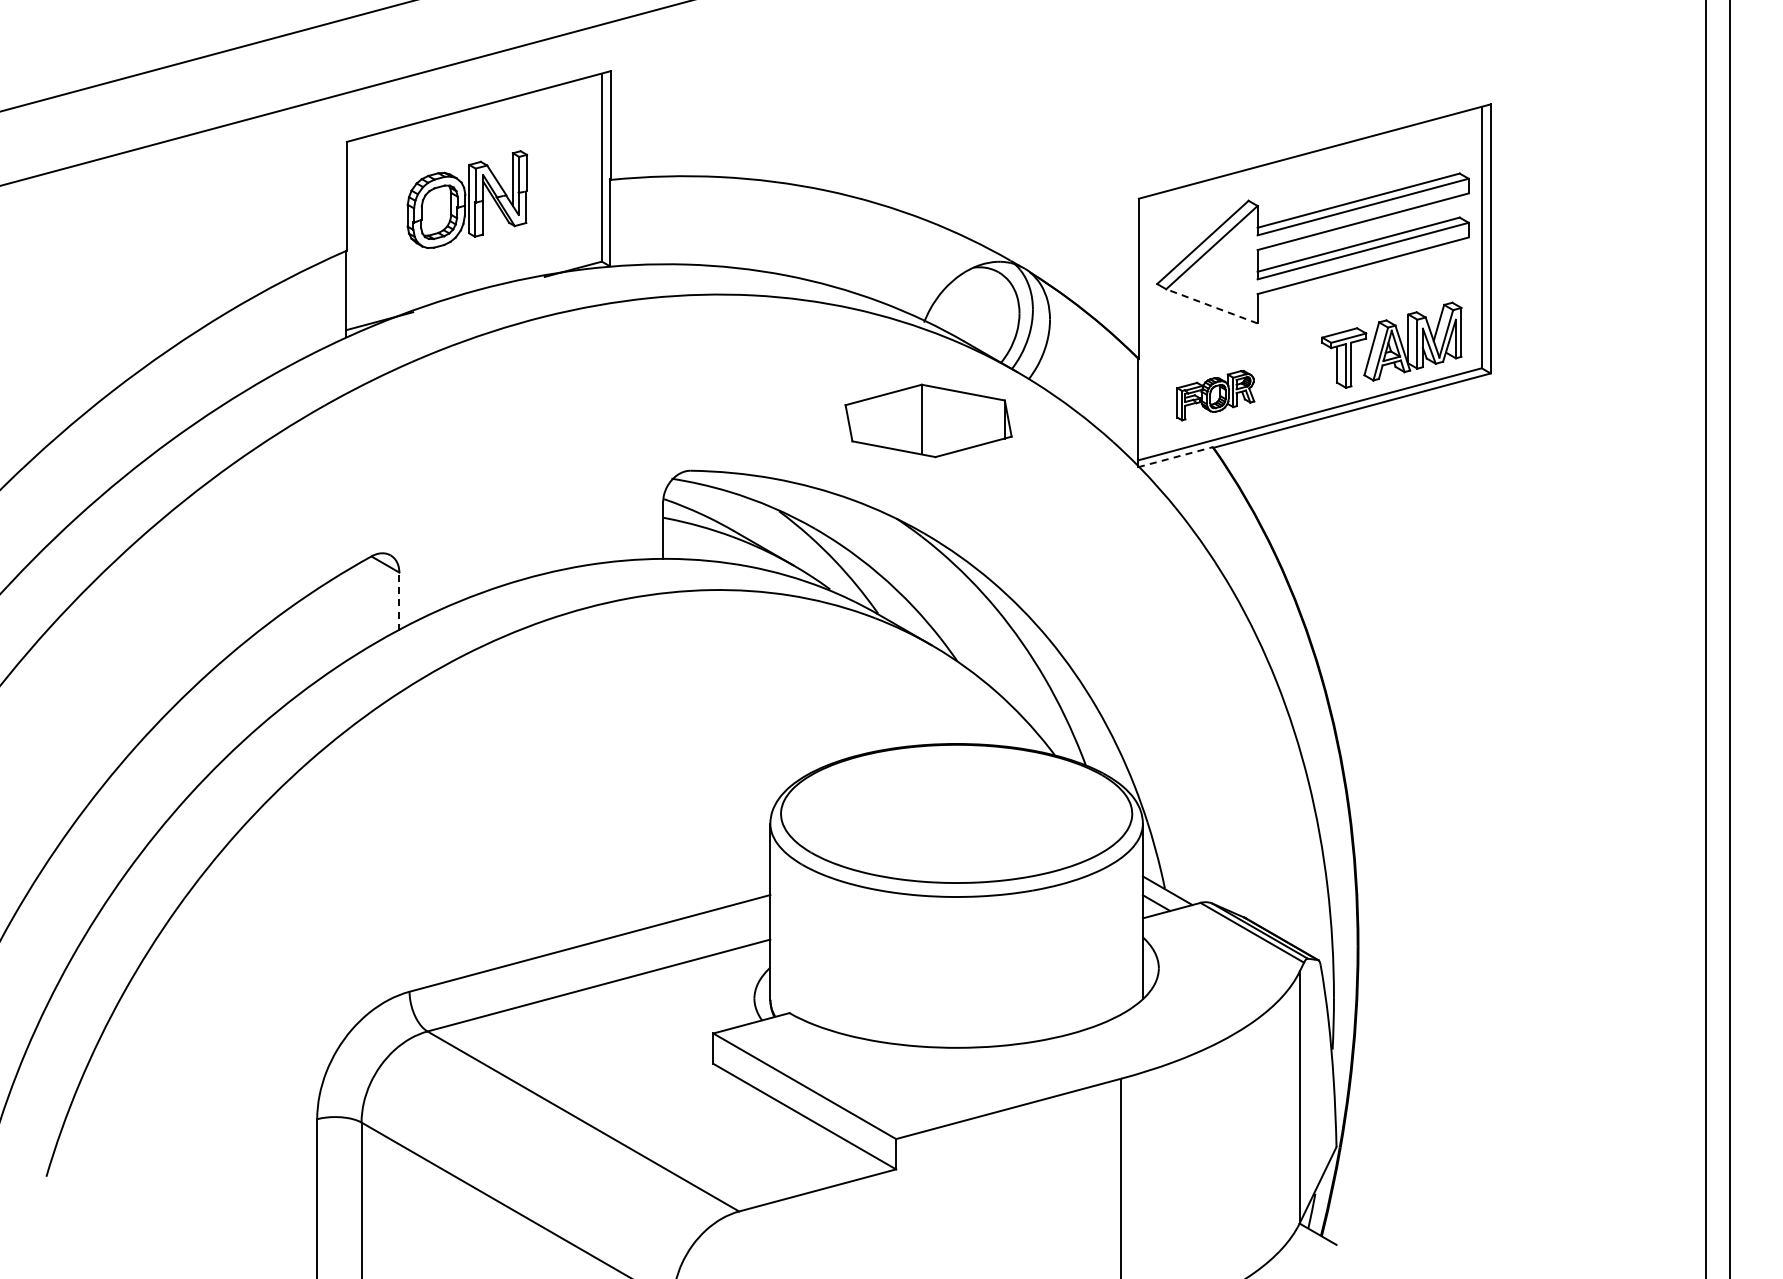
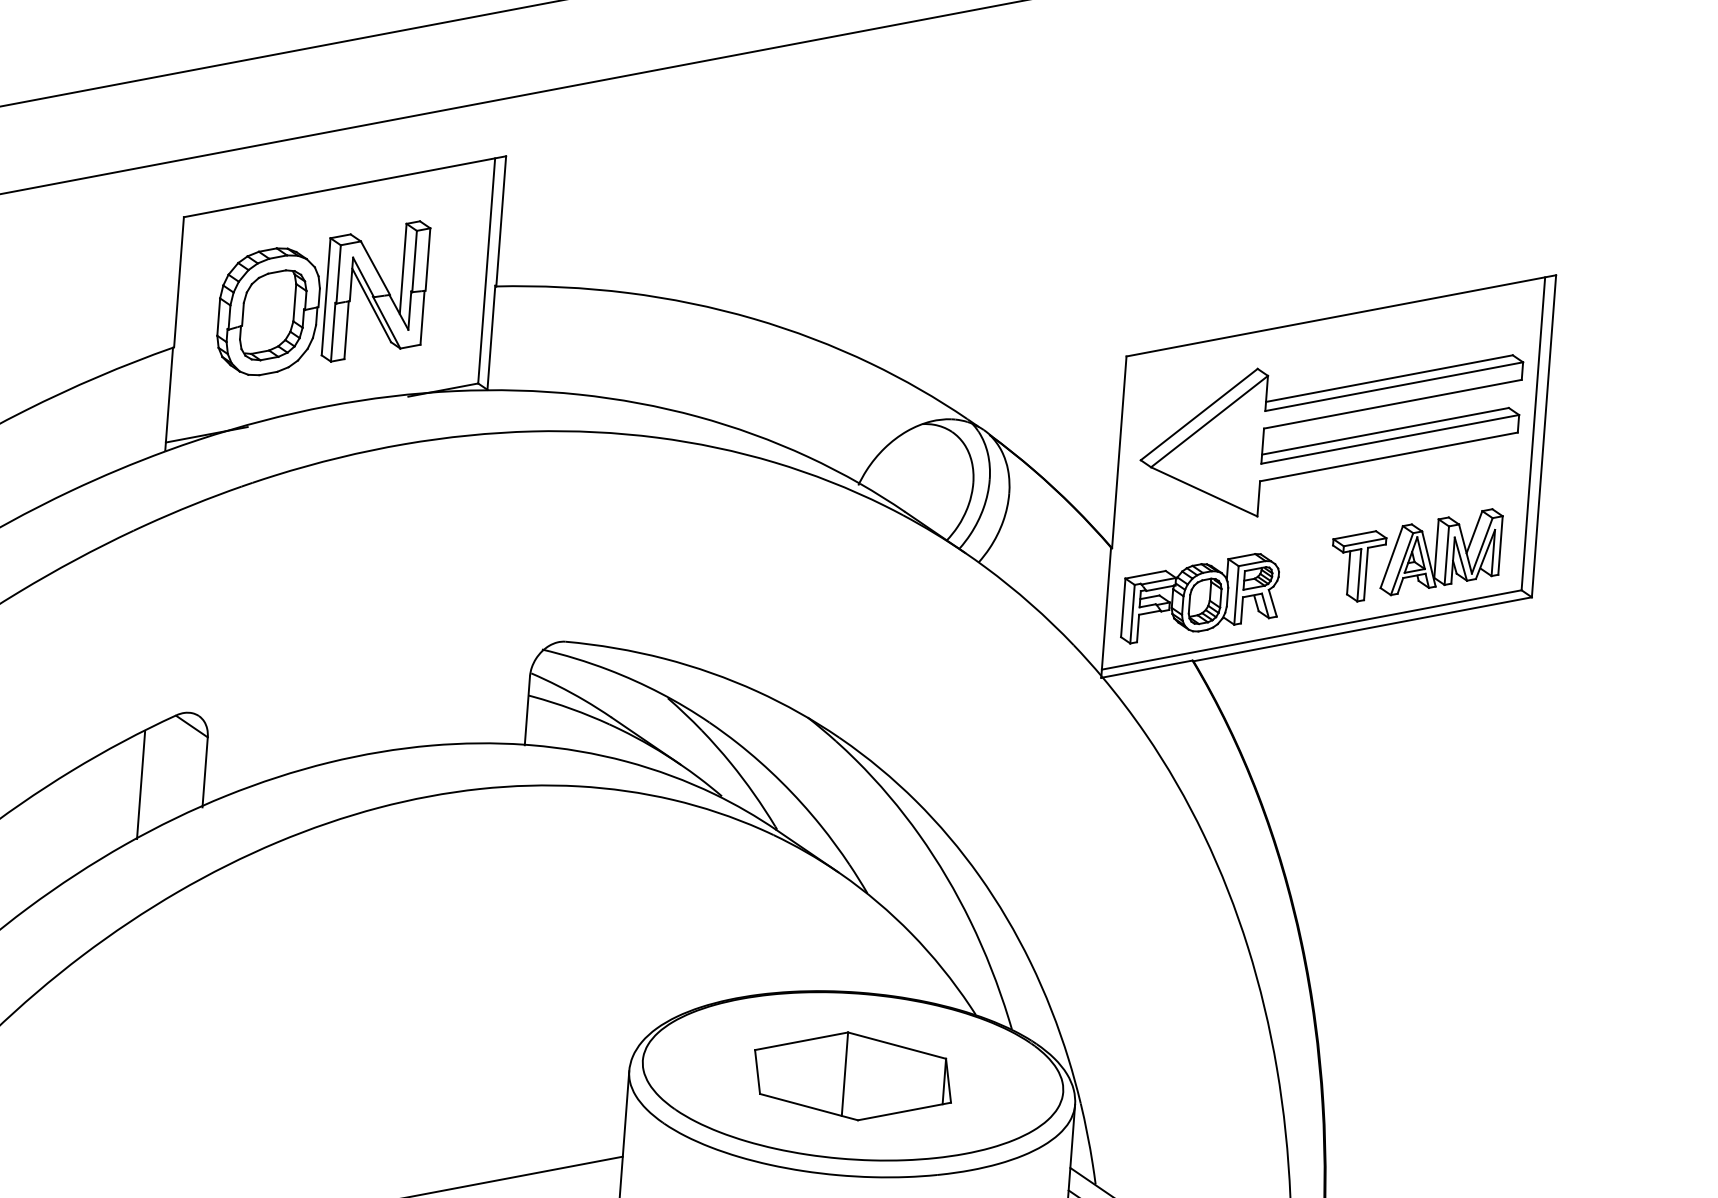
part: (467, 199) -> (322, 297), size x1.43
line: (1211, 306) -> (1203, 492), dashed -> solid
part: (1215, 395) -> (1200, 598), size x1.67
part: (928, 420) -> (852, 1075), moved
line: (1175, 457) -> (1147, 669), dashed -> solid
line: (399, 601) -> (205, 772), dashed -> solid
line: (346, 616) -> (140, 785), added

